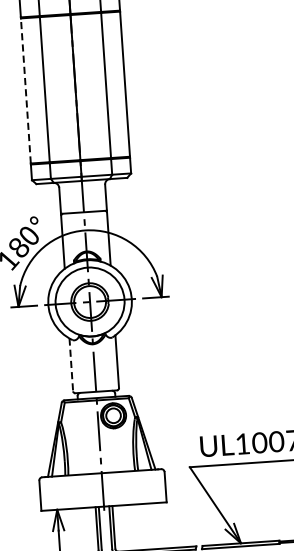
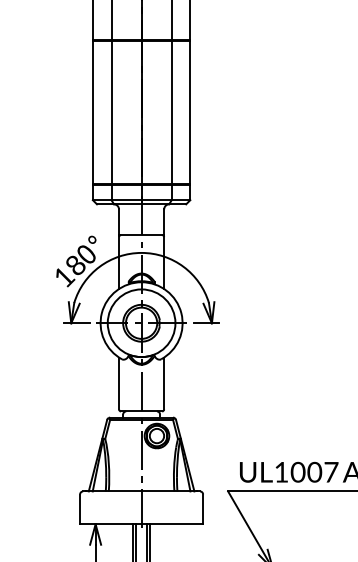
line: (25, 90) -> (92, 112), dashed -> solid
line: (71, 364) -> (119, 383), dashed -> solid

